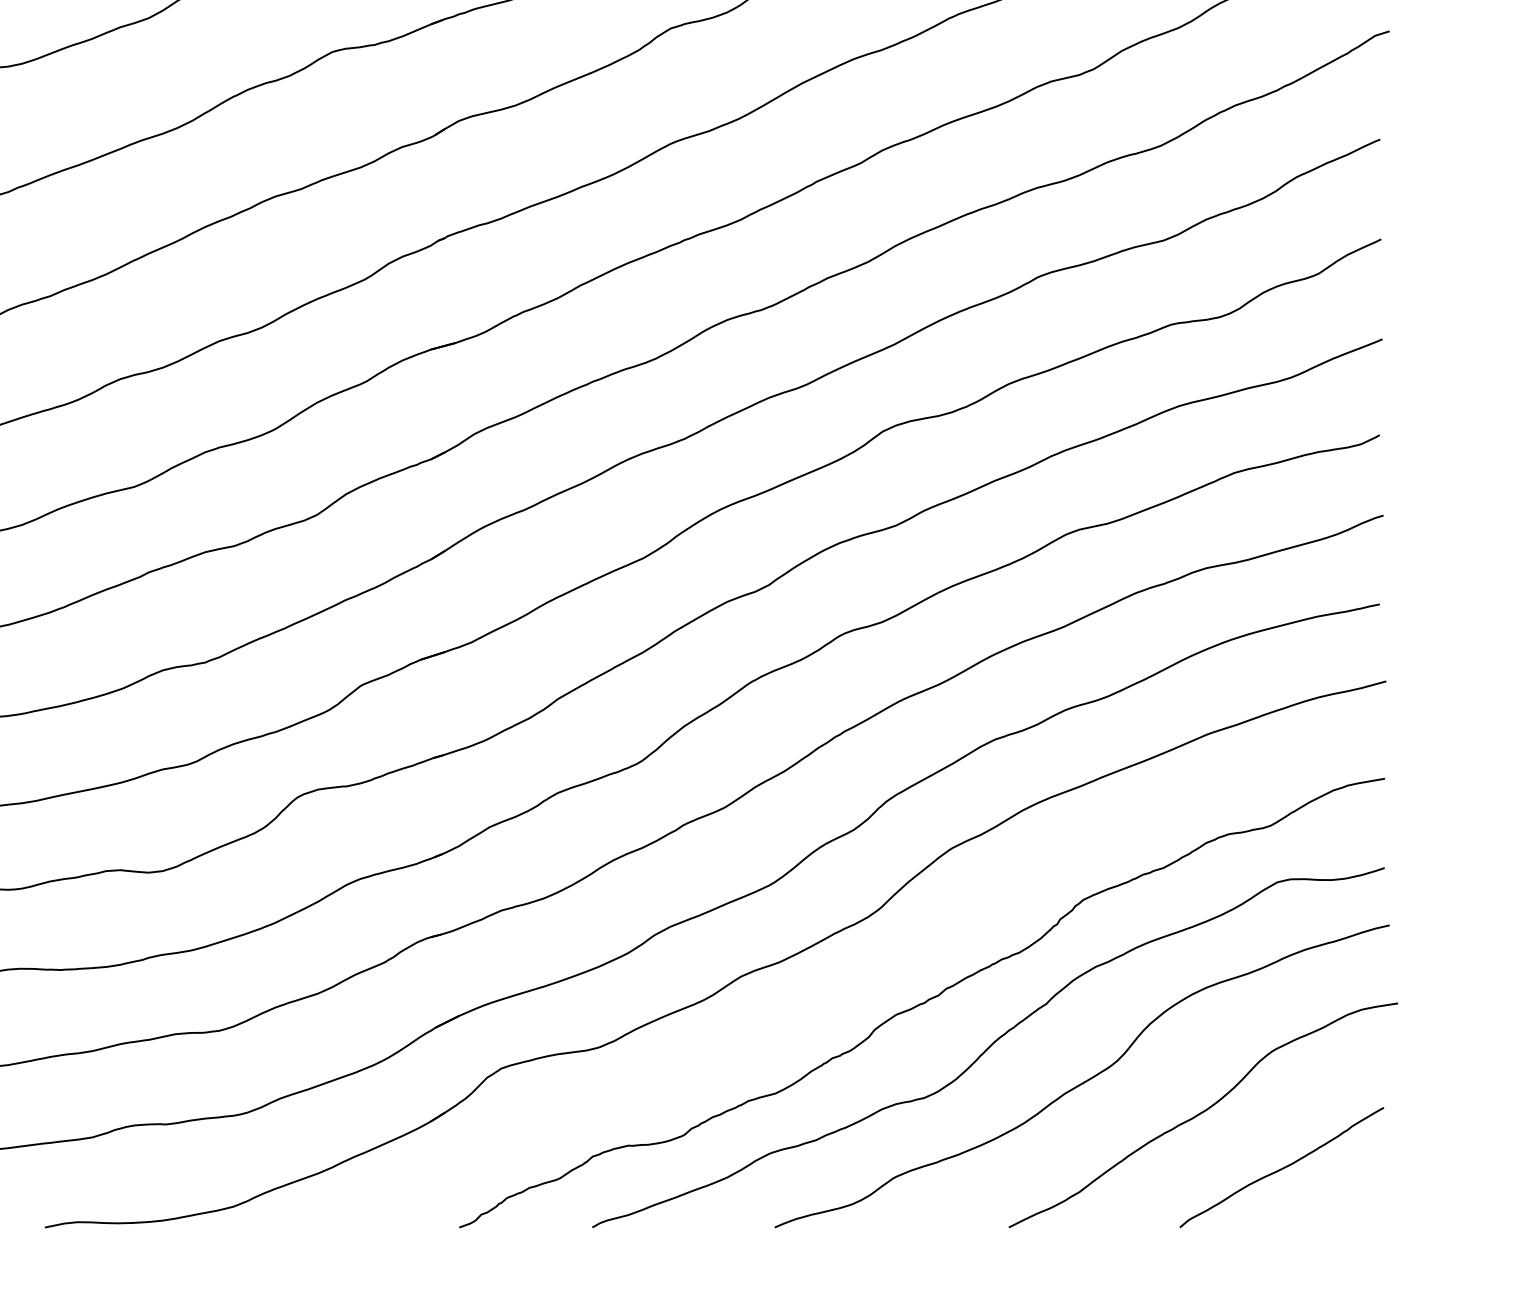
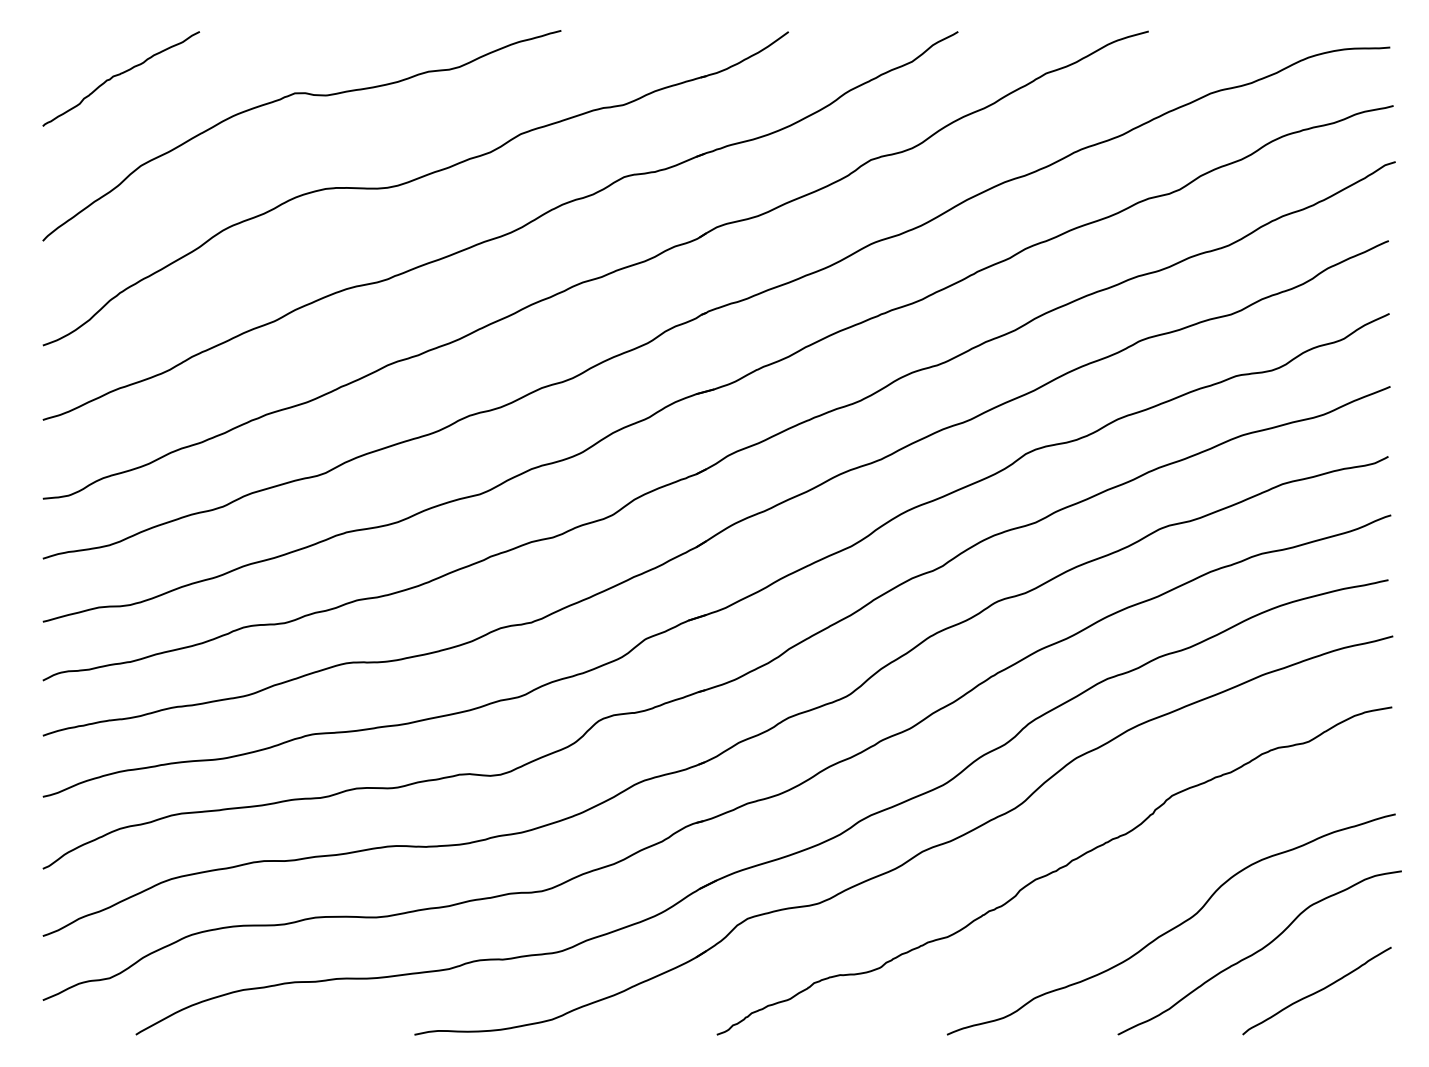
curve: (987, 1047) -> (1102, 903), removed

